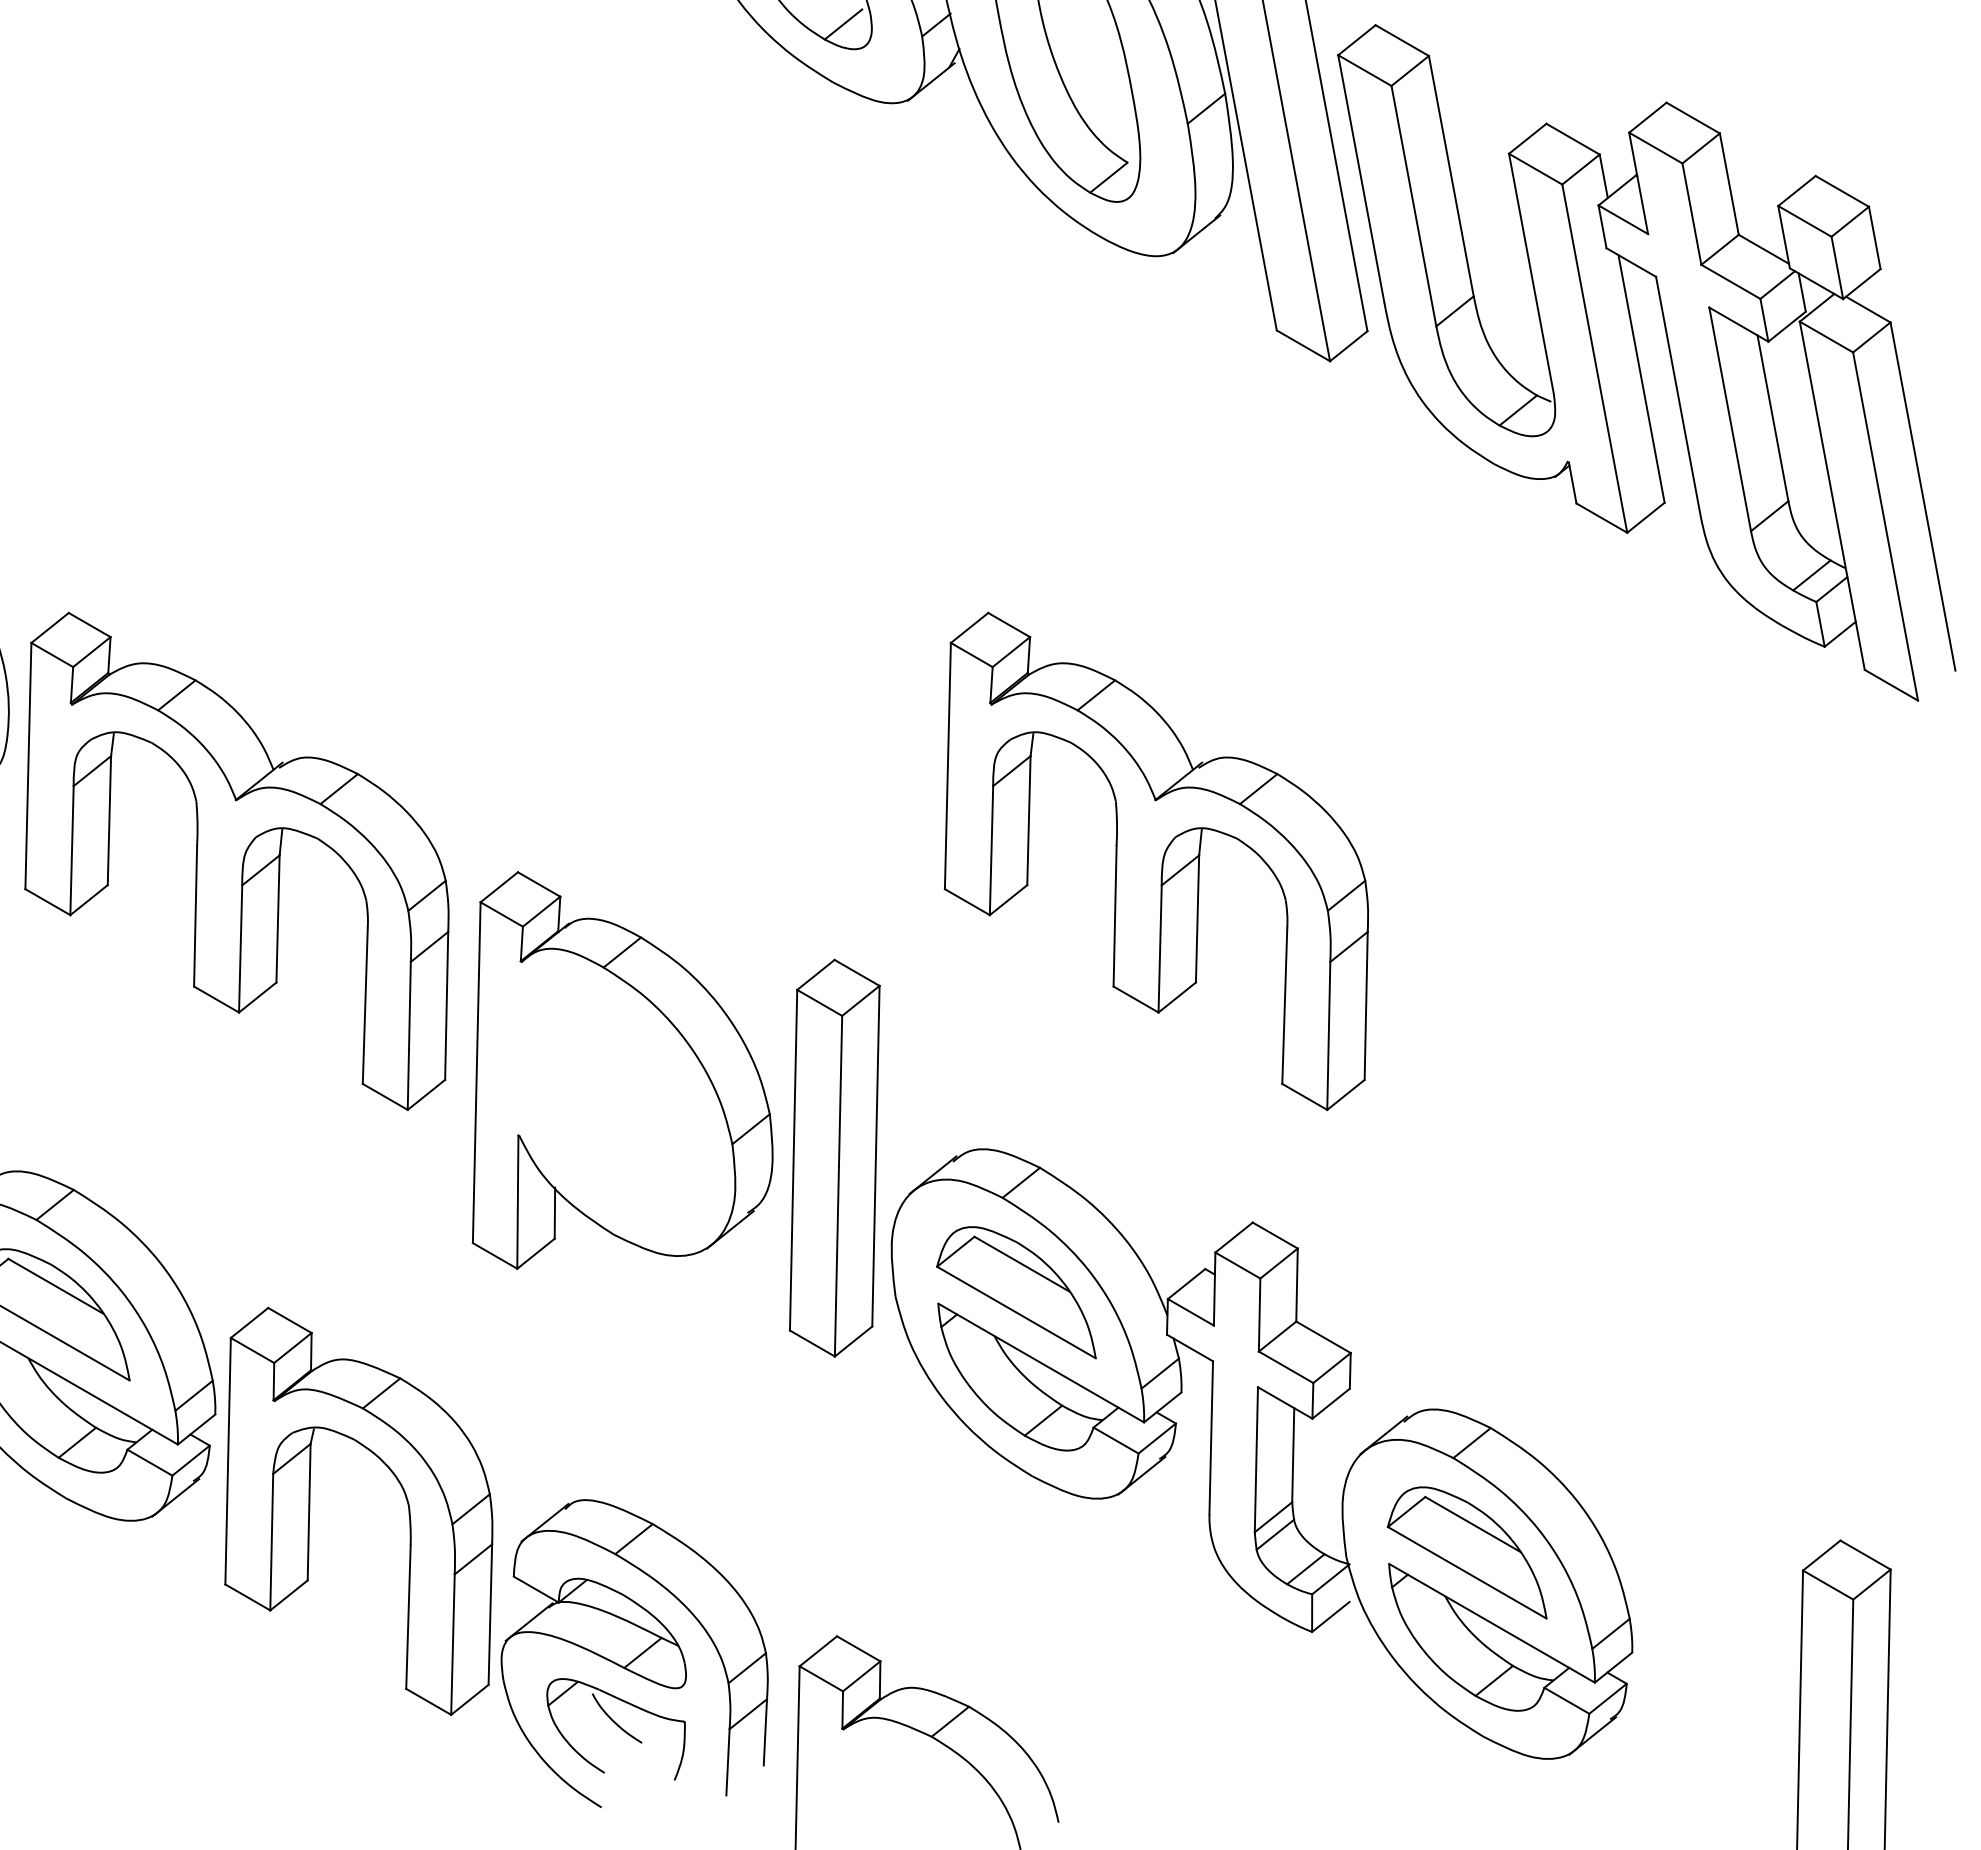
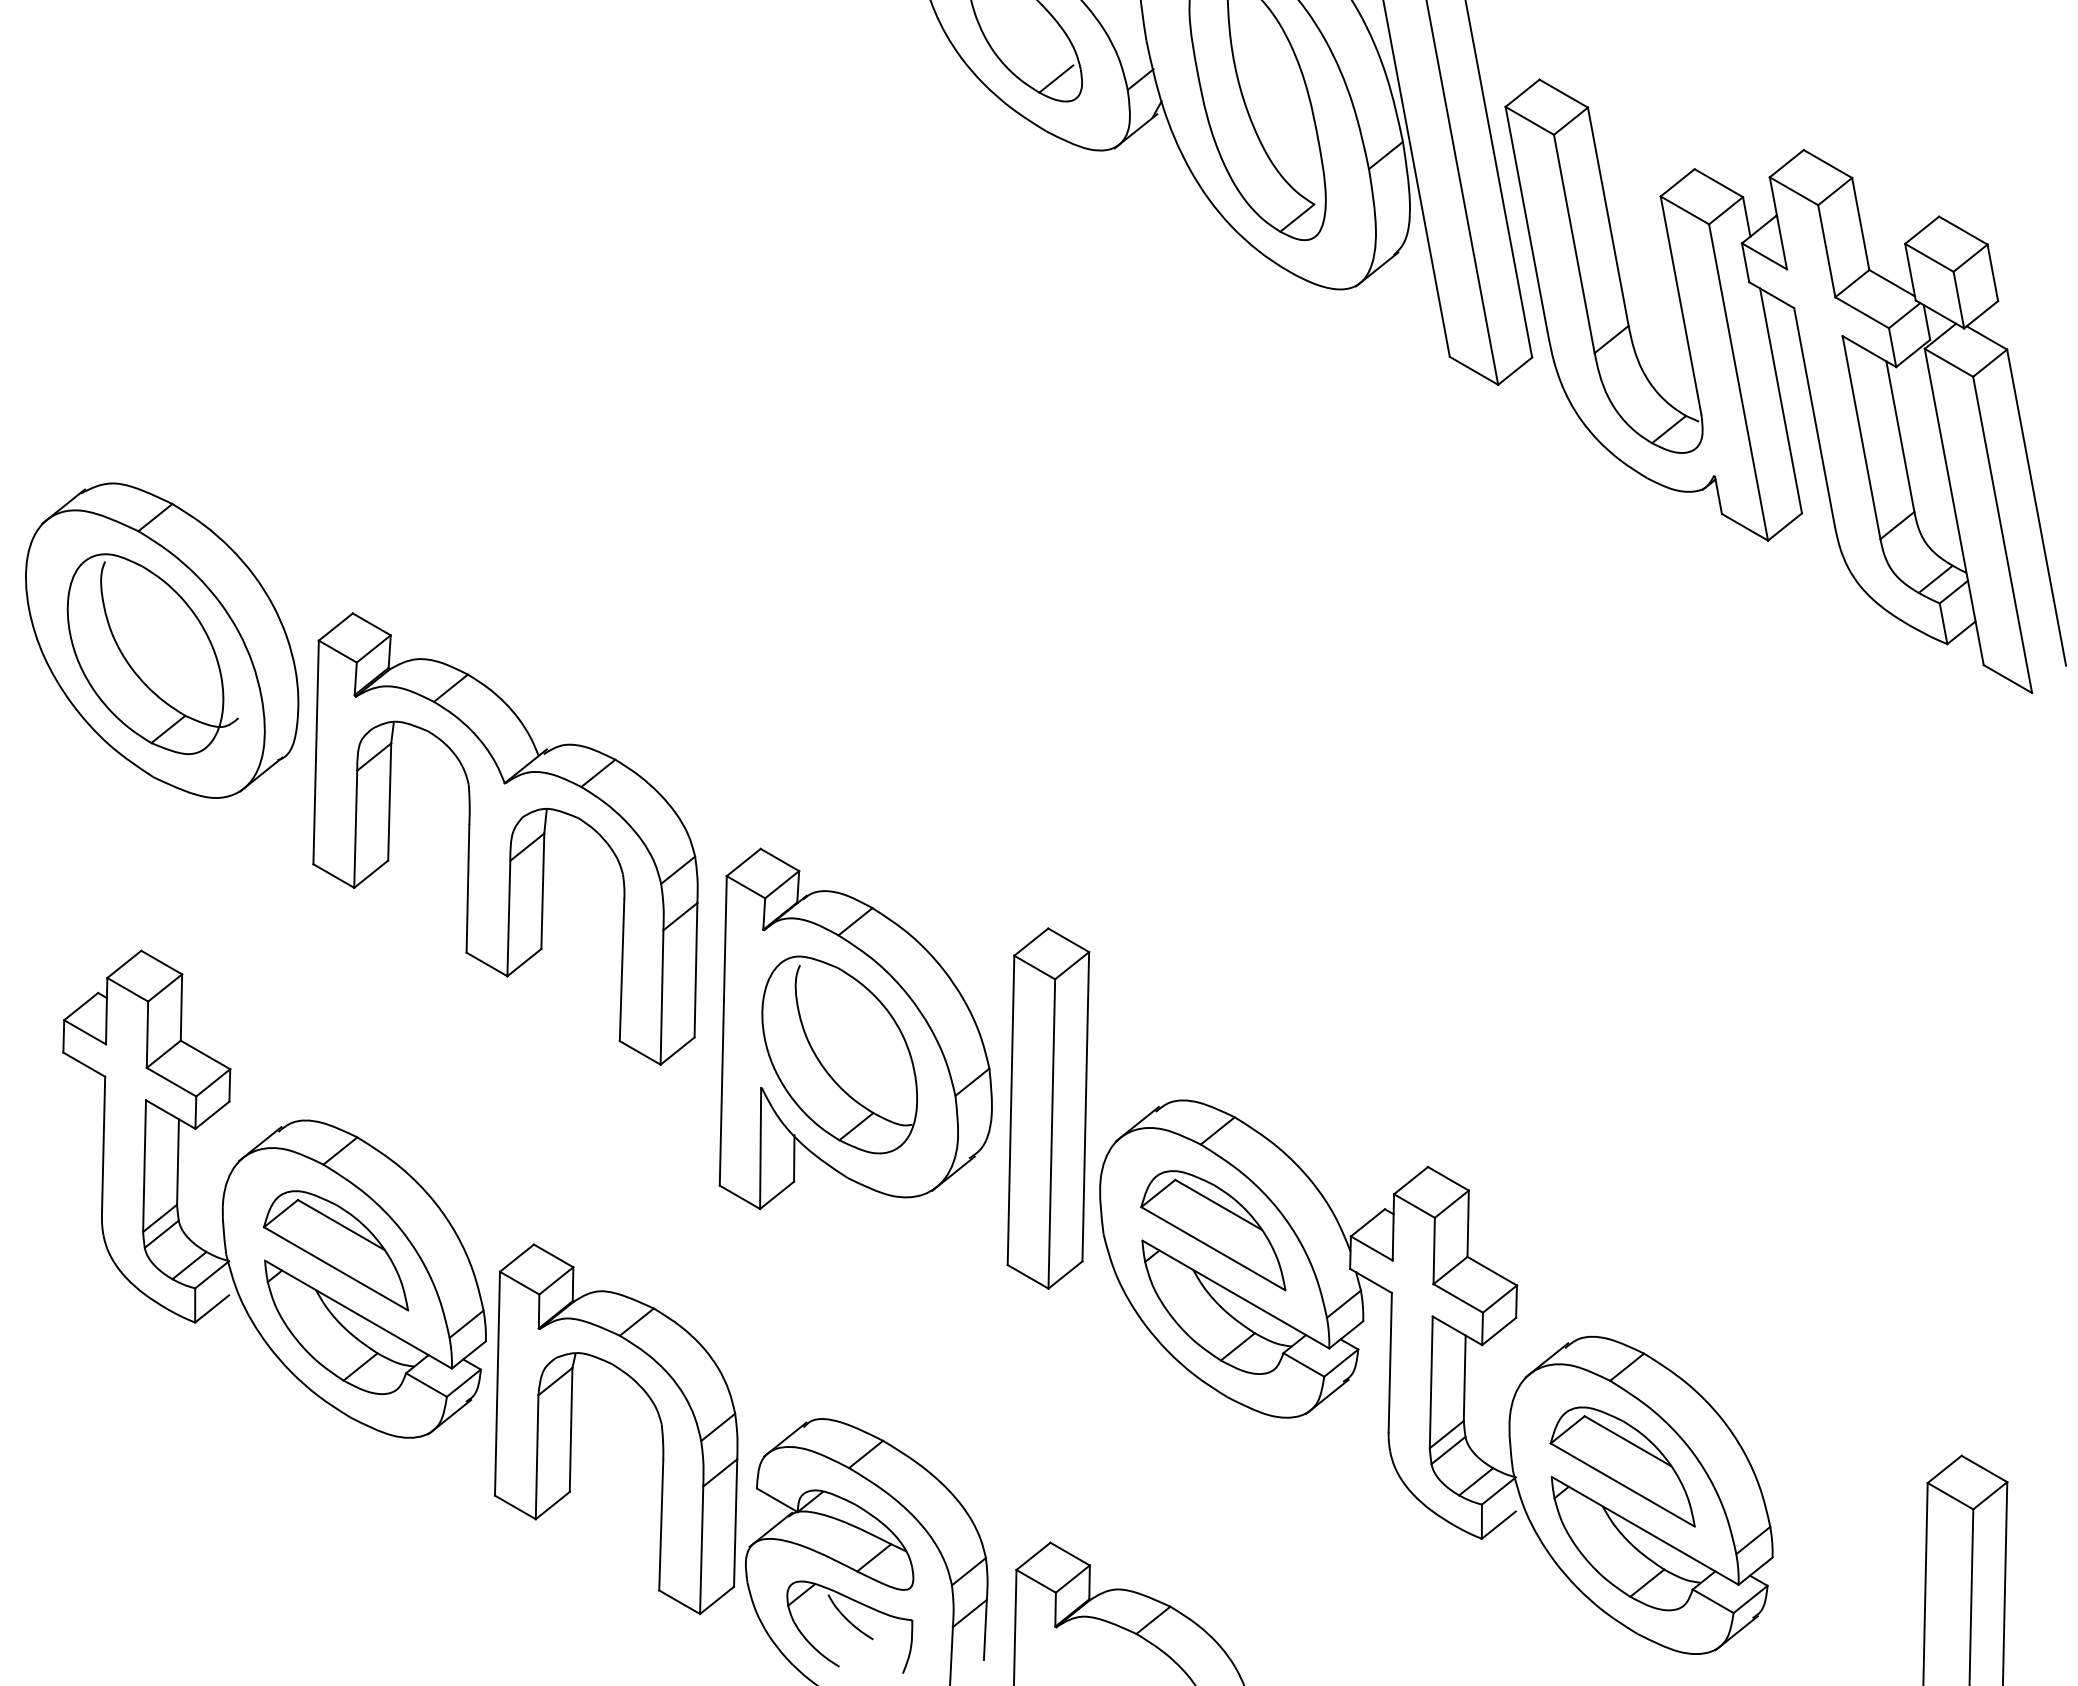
part: (1156, 860) -> (1340, 838), removed
part: (604, 1098) -> (839, 1054), added

